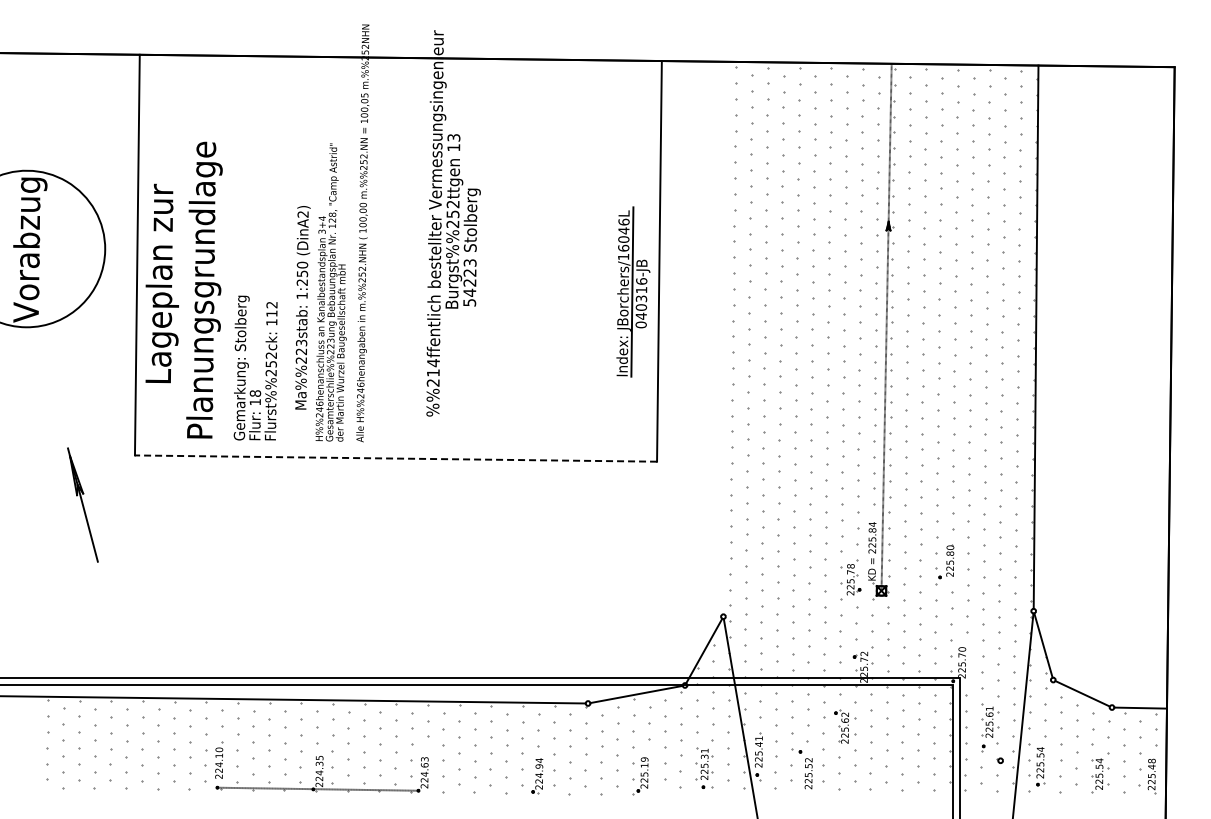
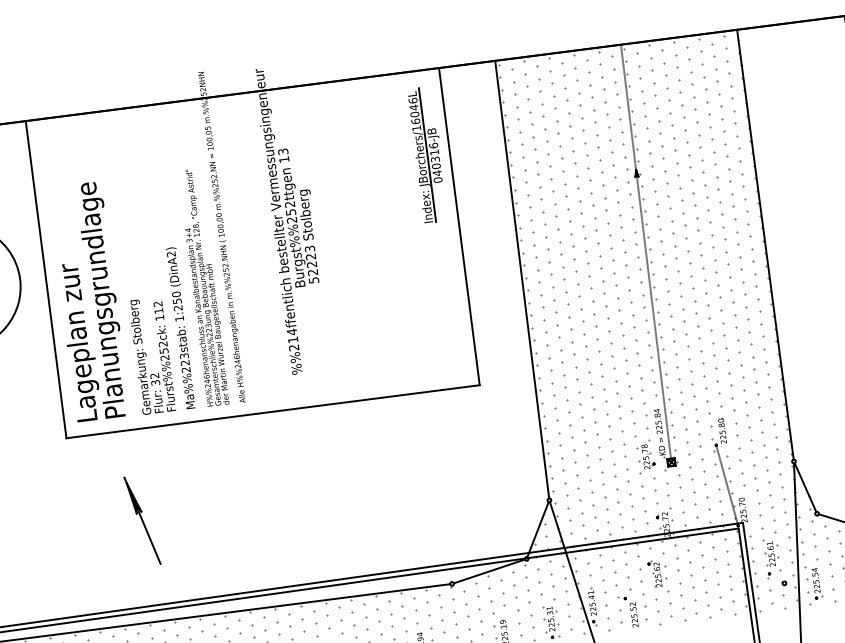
text: (161, 283) -> (79, 342), moved
part: (633, 291) -> (428, 154), moved
text: (469, 292) -> (312, 272), 54223 -> 52223
text: (302, 307) -> (181, 327), moved
line: (727, 337) -> (521, 279), added
text: (255, 397) -> (155, 379), 18 -> 32
line: (395, 458) -> (272, 411), dashed -> solid
part: (82, 504) -> (142, 520), moved
line: (946, 629) -> (727, 485), added

